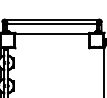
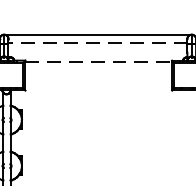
line: (51, 24) -> (96, 43), solid -> dashed
line: (52, 33) -> (98, 61), solid -> dashed

